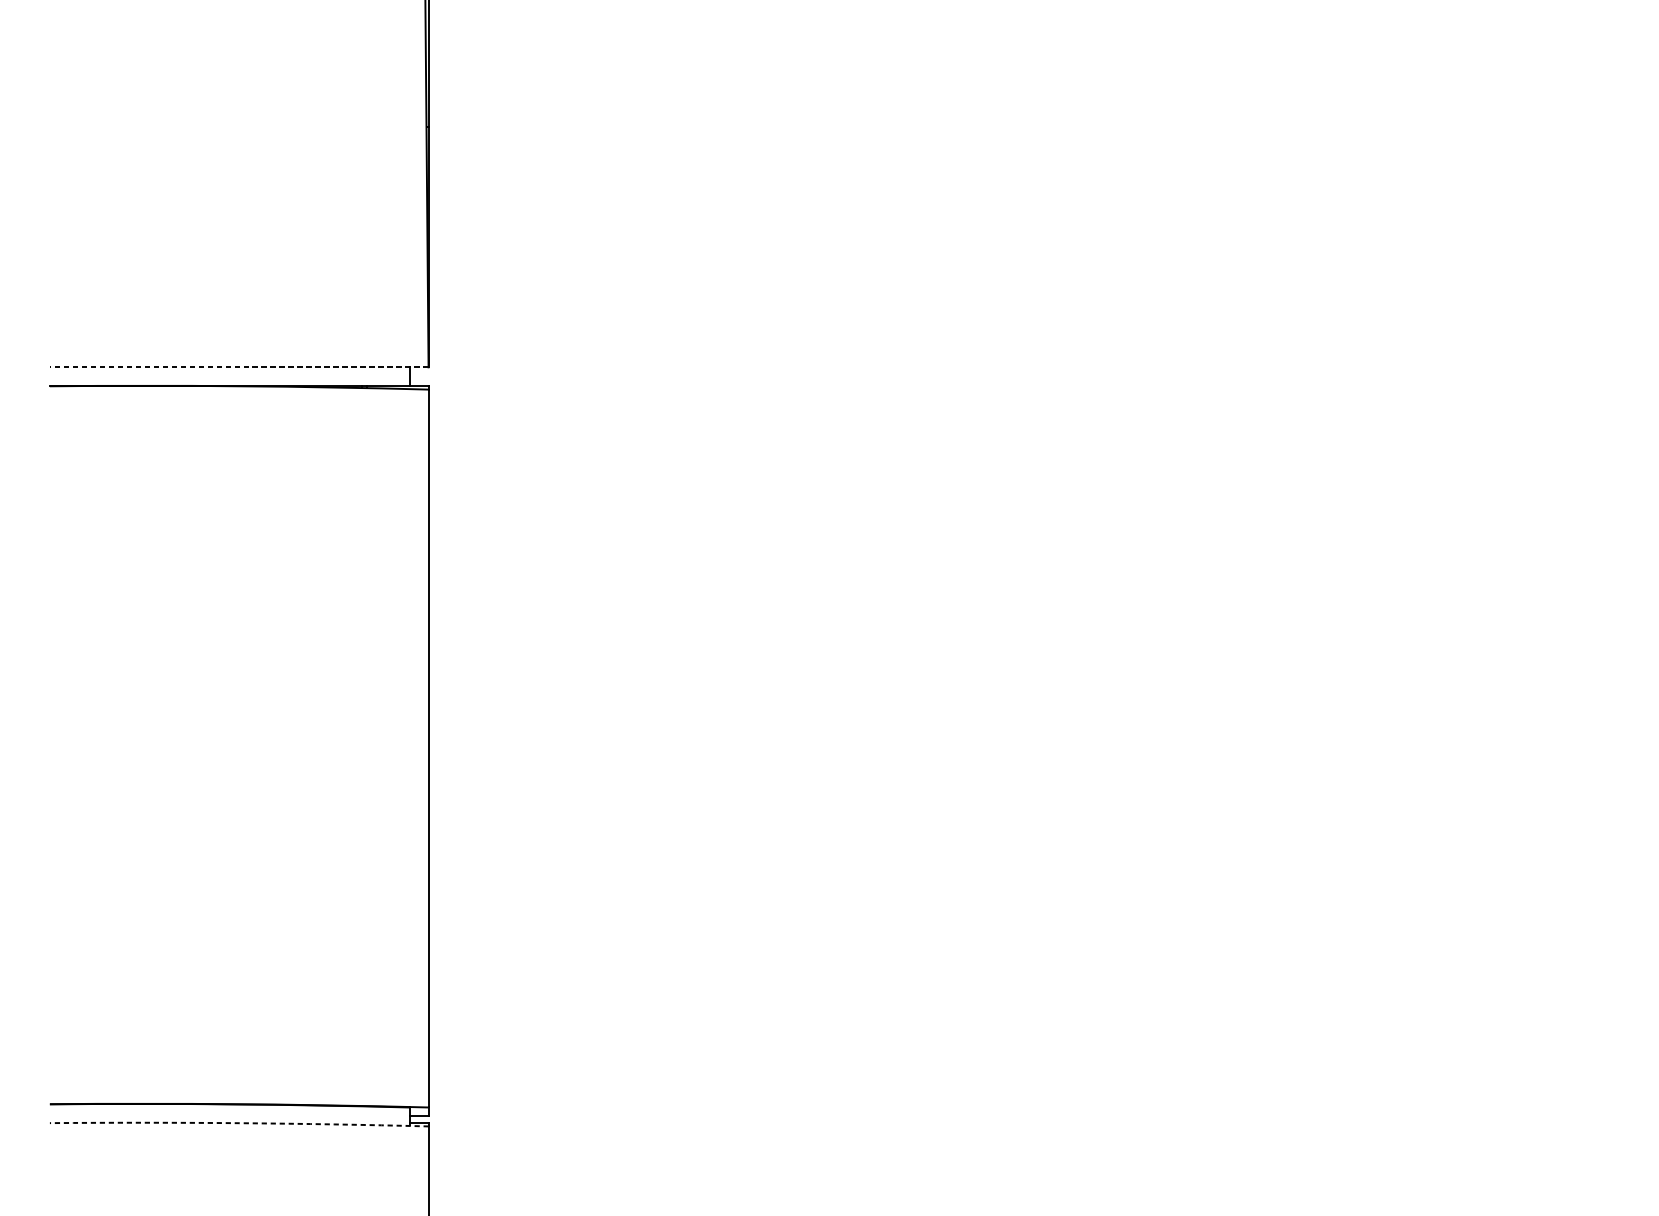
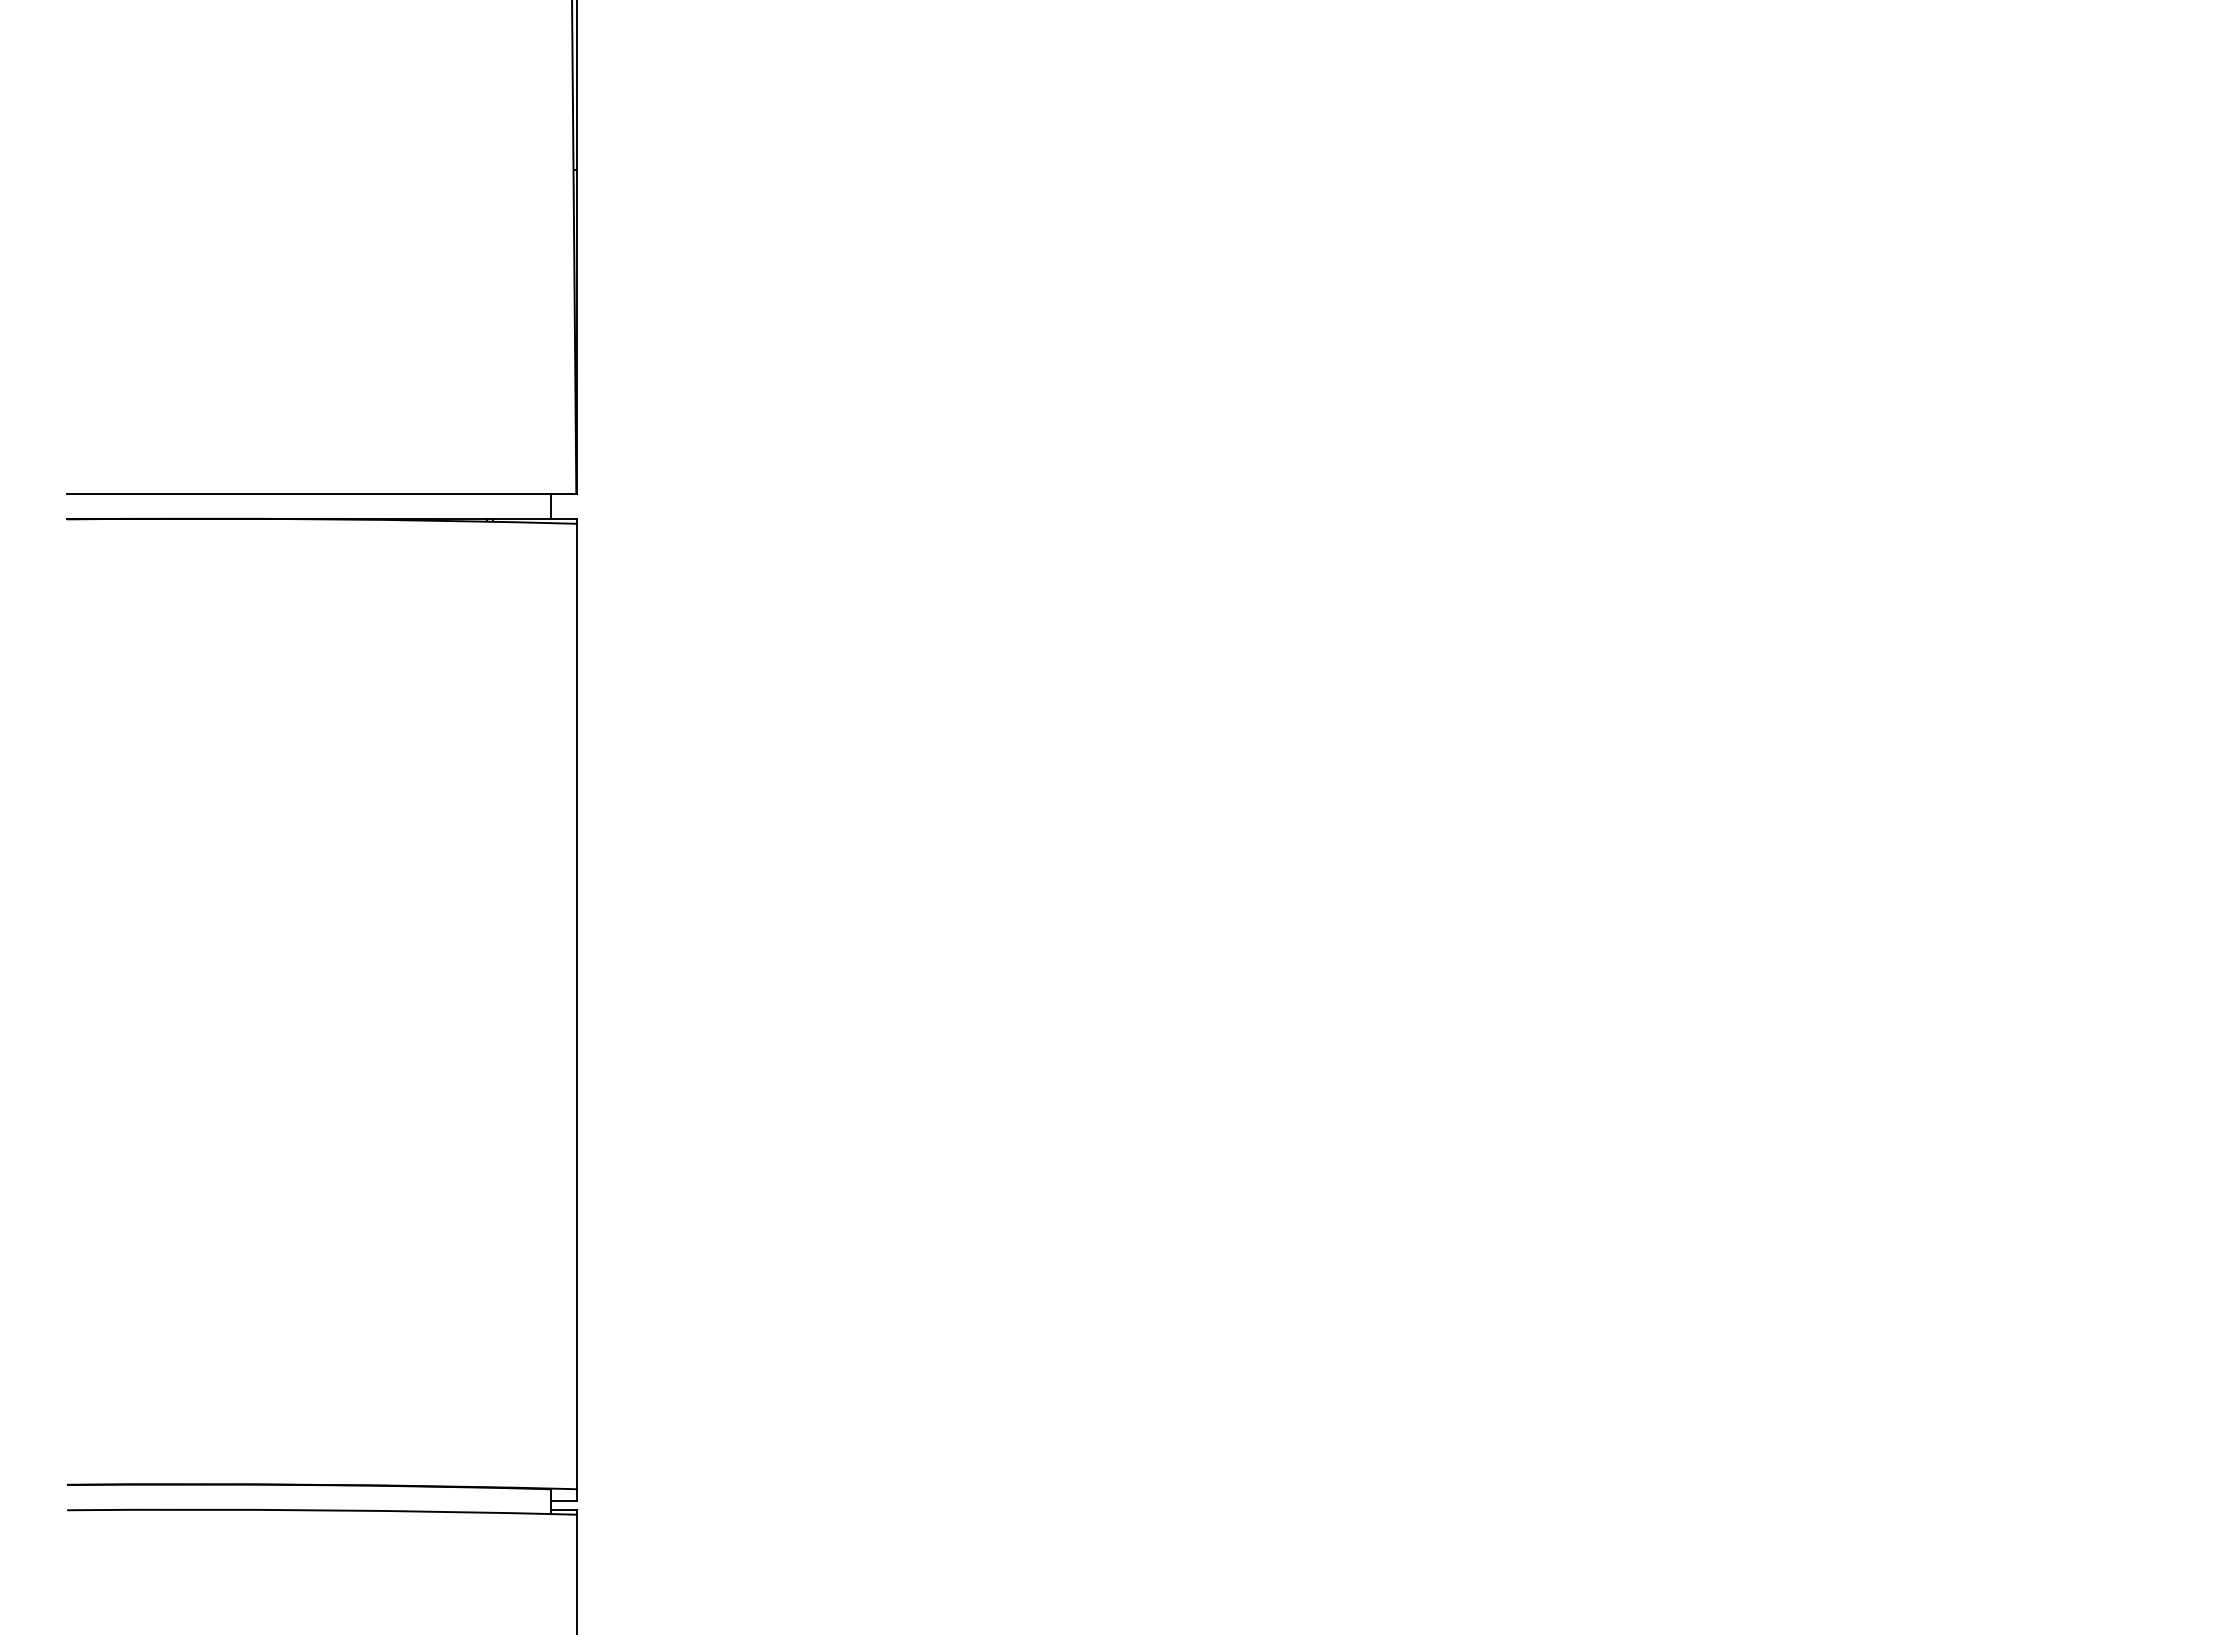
line: (239, 367) -> (321, 493), dashed -> solid
arc: (239, 1123) -> (321, 1510), dashed -> solid

